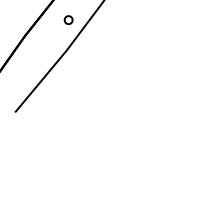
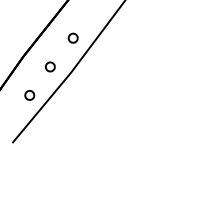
part: (48, 45) -> (50, 67), added
part: (30, 70) -> (29, 95), added

